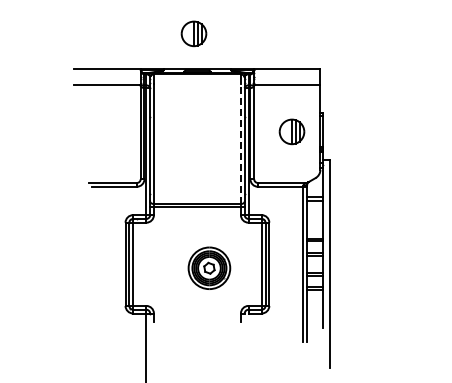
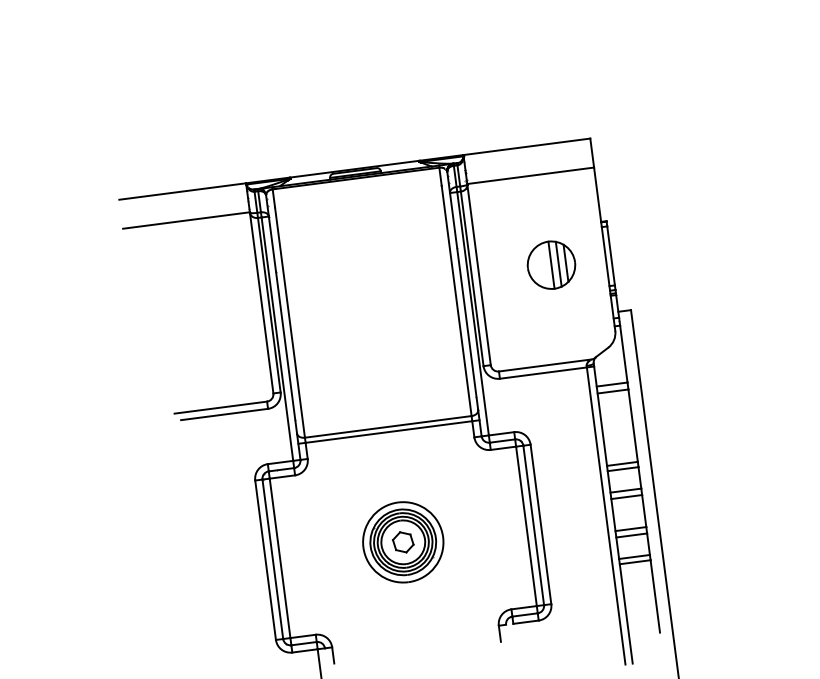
part: (193, 33) -> (338, 101), removed
line: (240, 143) -> (455, 300), dashed -> solid
part: (209, 267) -> (403, 540), moved

